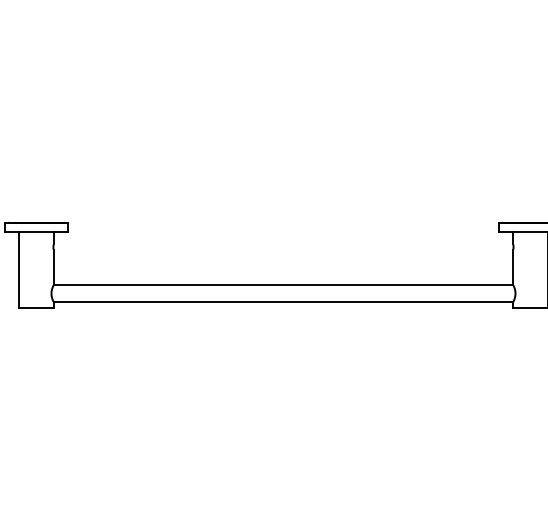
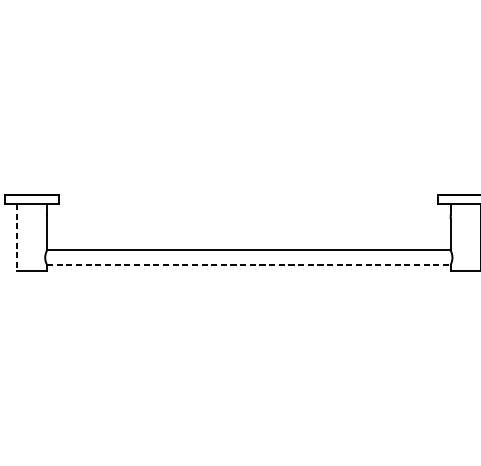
line: (19, 270) -> (17, 237), solid -> dashed
line: (283, 301) -> (248, 264), solid -> dashed

